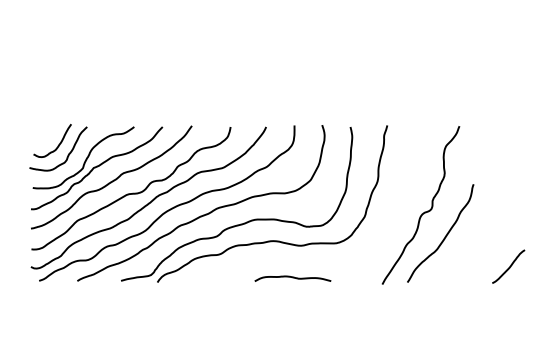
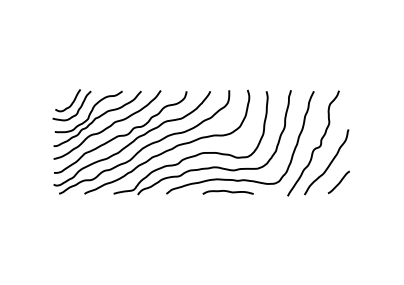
curve: (311, 259) -> (240, 179), added
curve: (508, 266) -> (338, 182), moved

